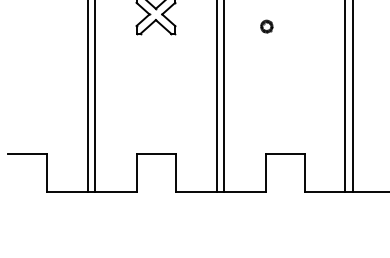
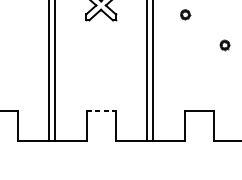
part: (318, 66) -> (224, 45), added
line: (156, 153) -> (101, 111), solid -> dashed

